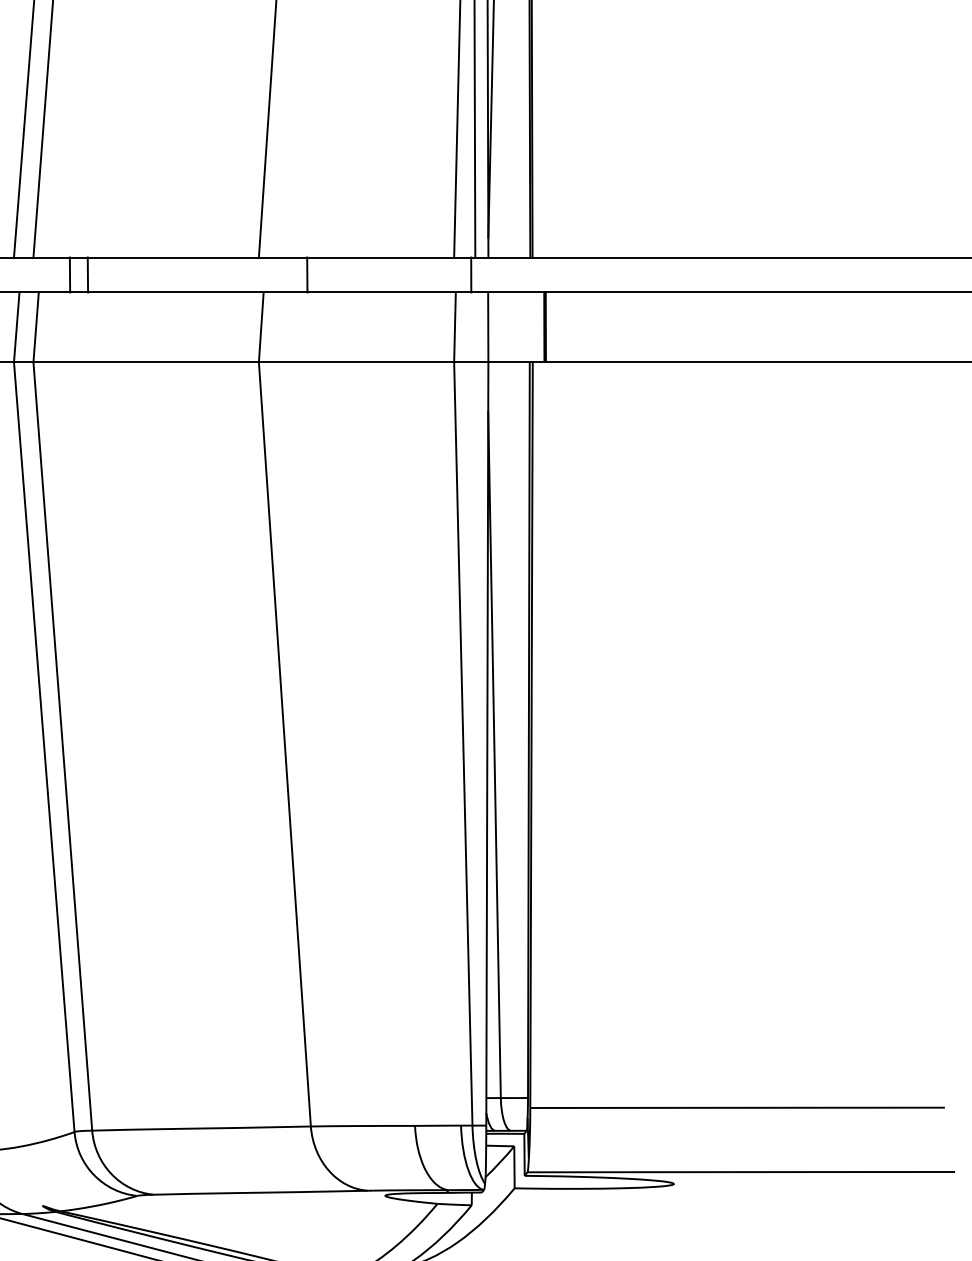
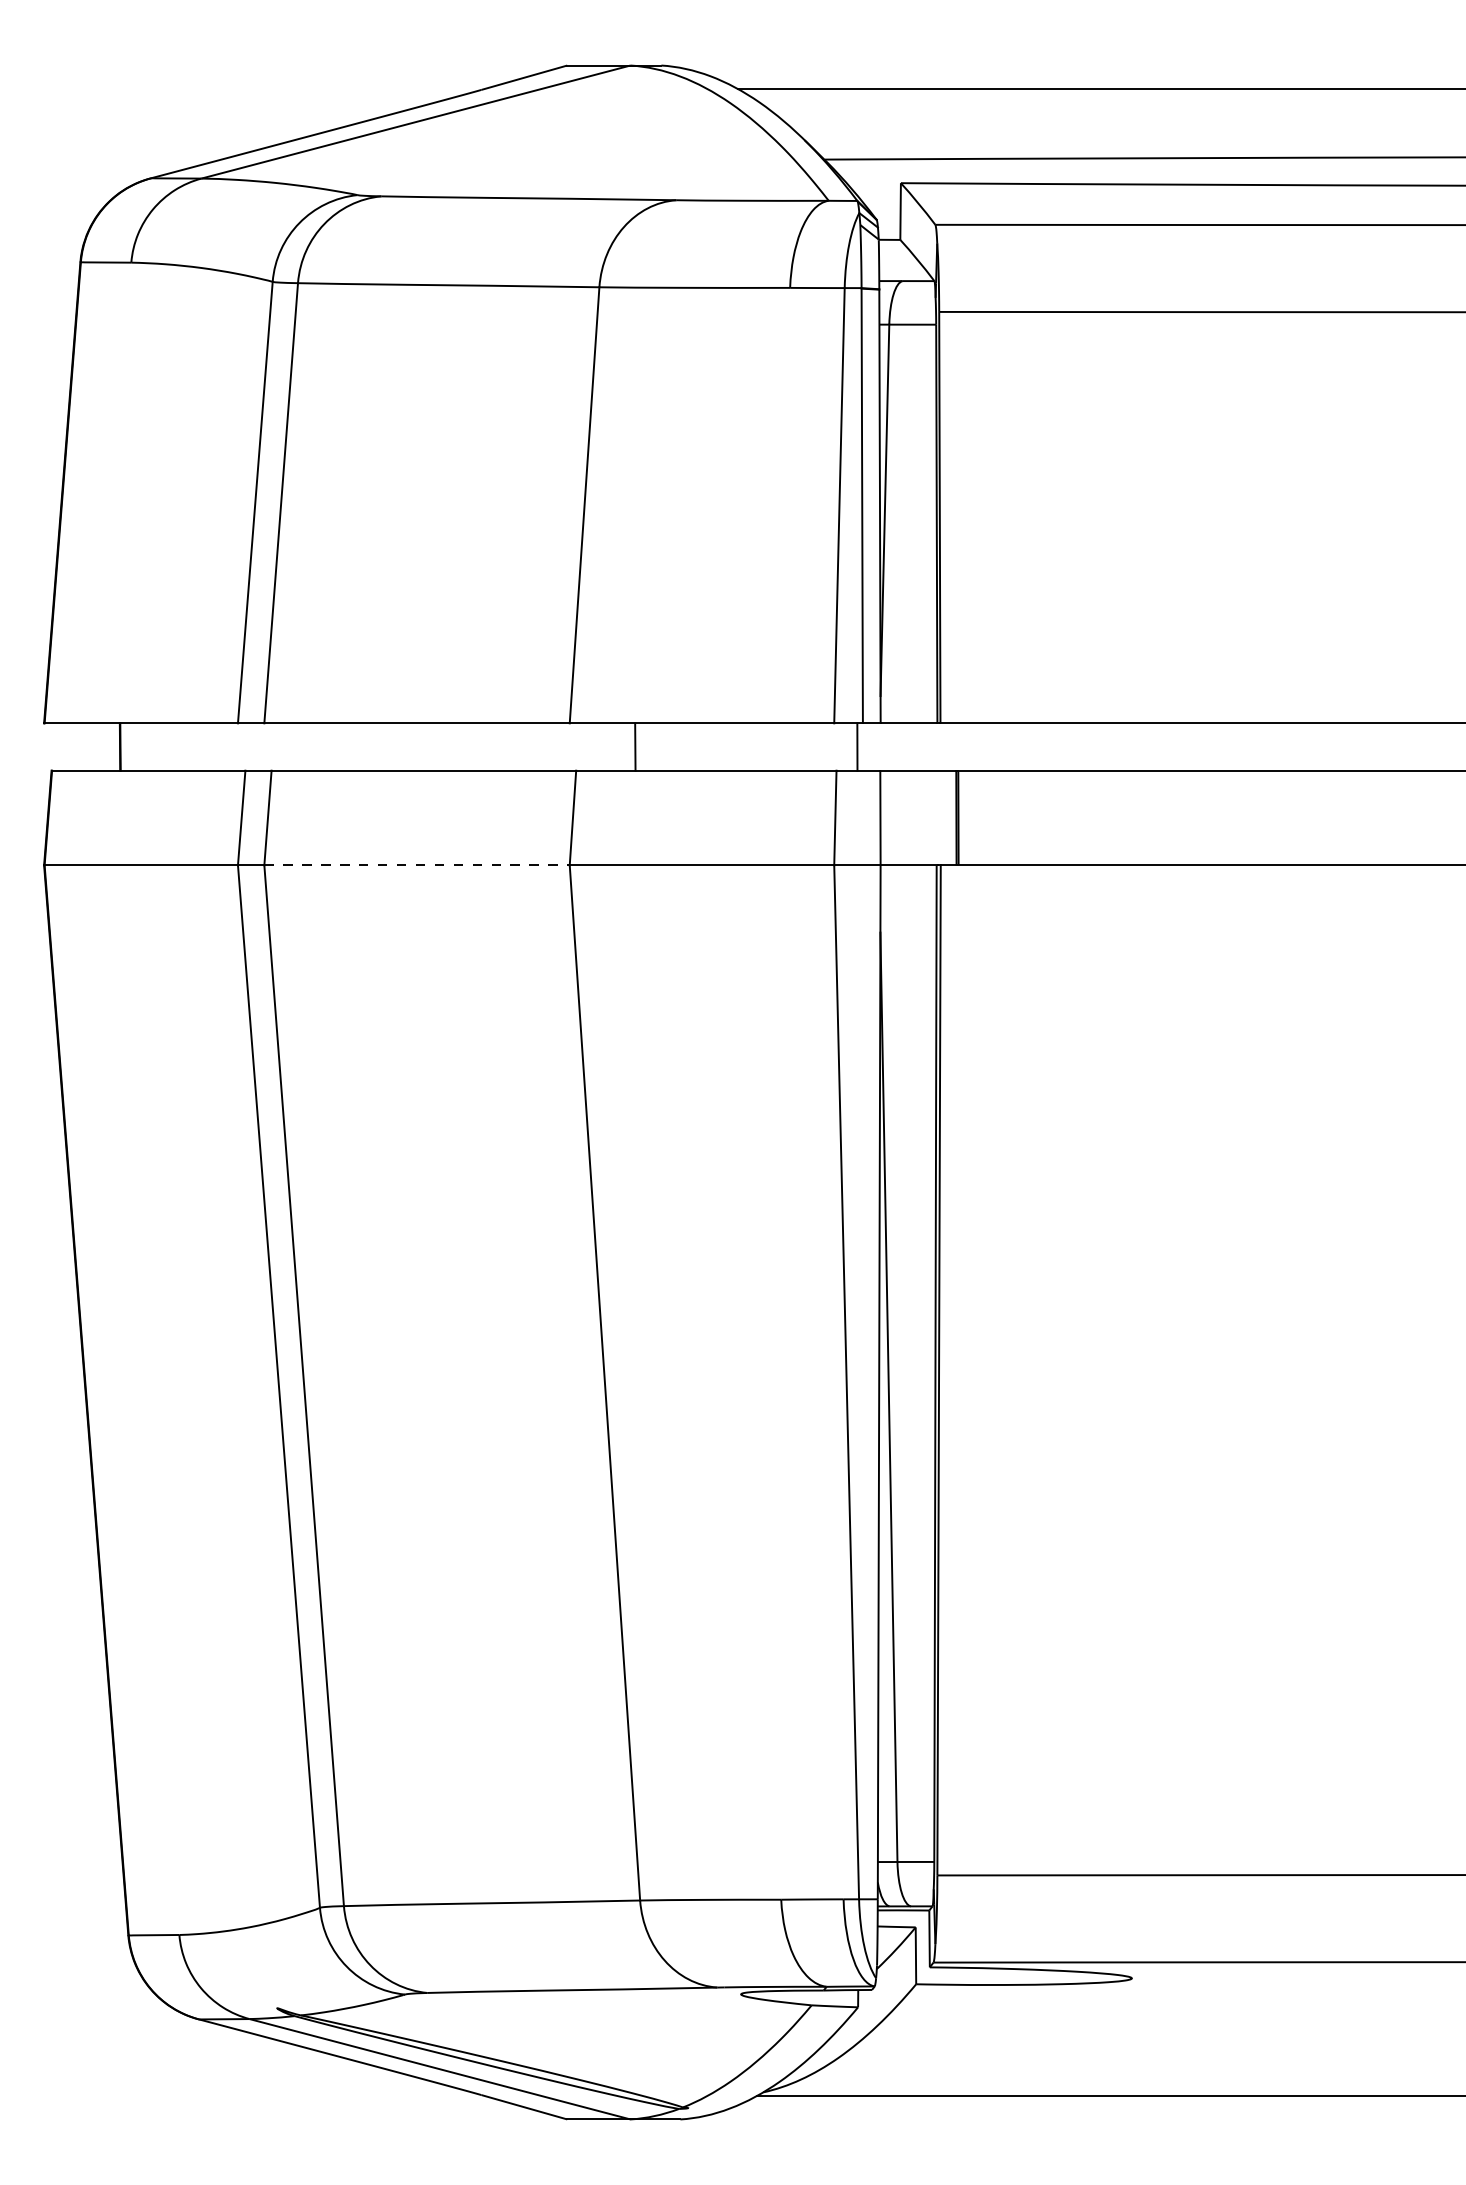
line: (69, 274) -> (313, 746), removed
line: (87, 274) -> (337, 746), removed
line: (146, 362) -> (417, 865), solid -> dashed

